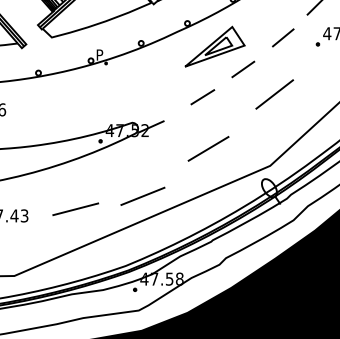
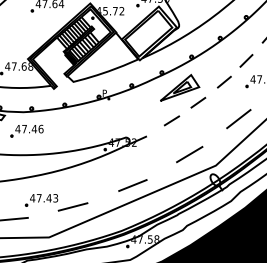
line: (274, 95) -> (238, 119), moved
line: (208, 148) -> (189, 154), moved
line: (74, 208) -> (72, 206), moved

